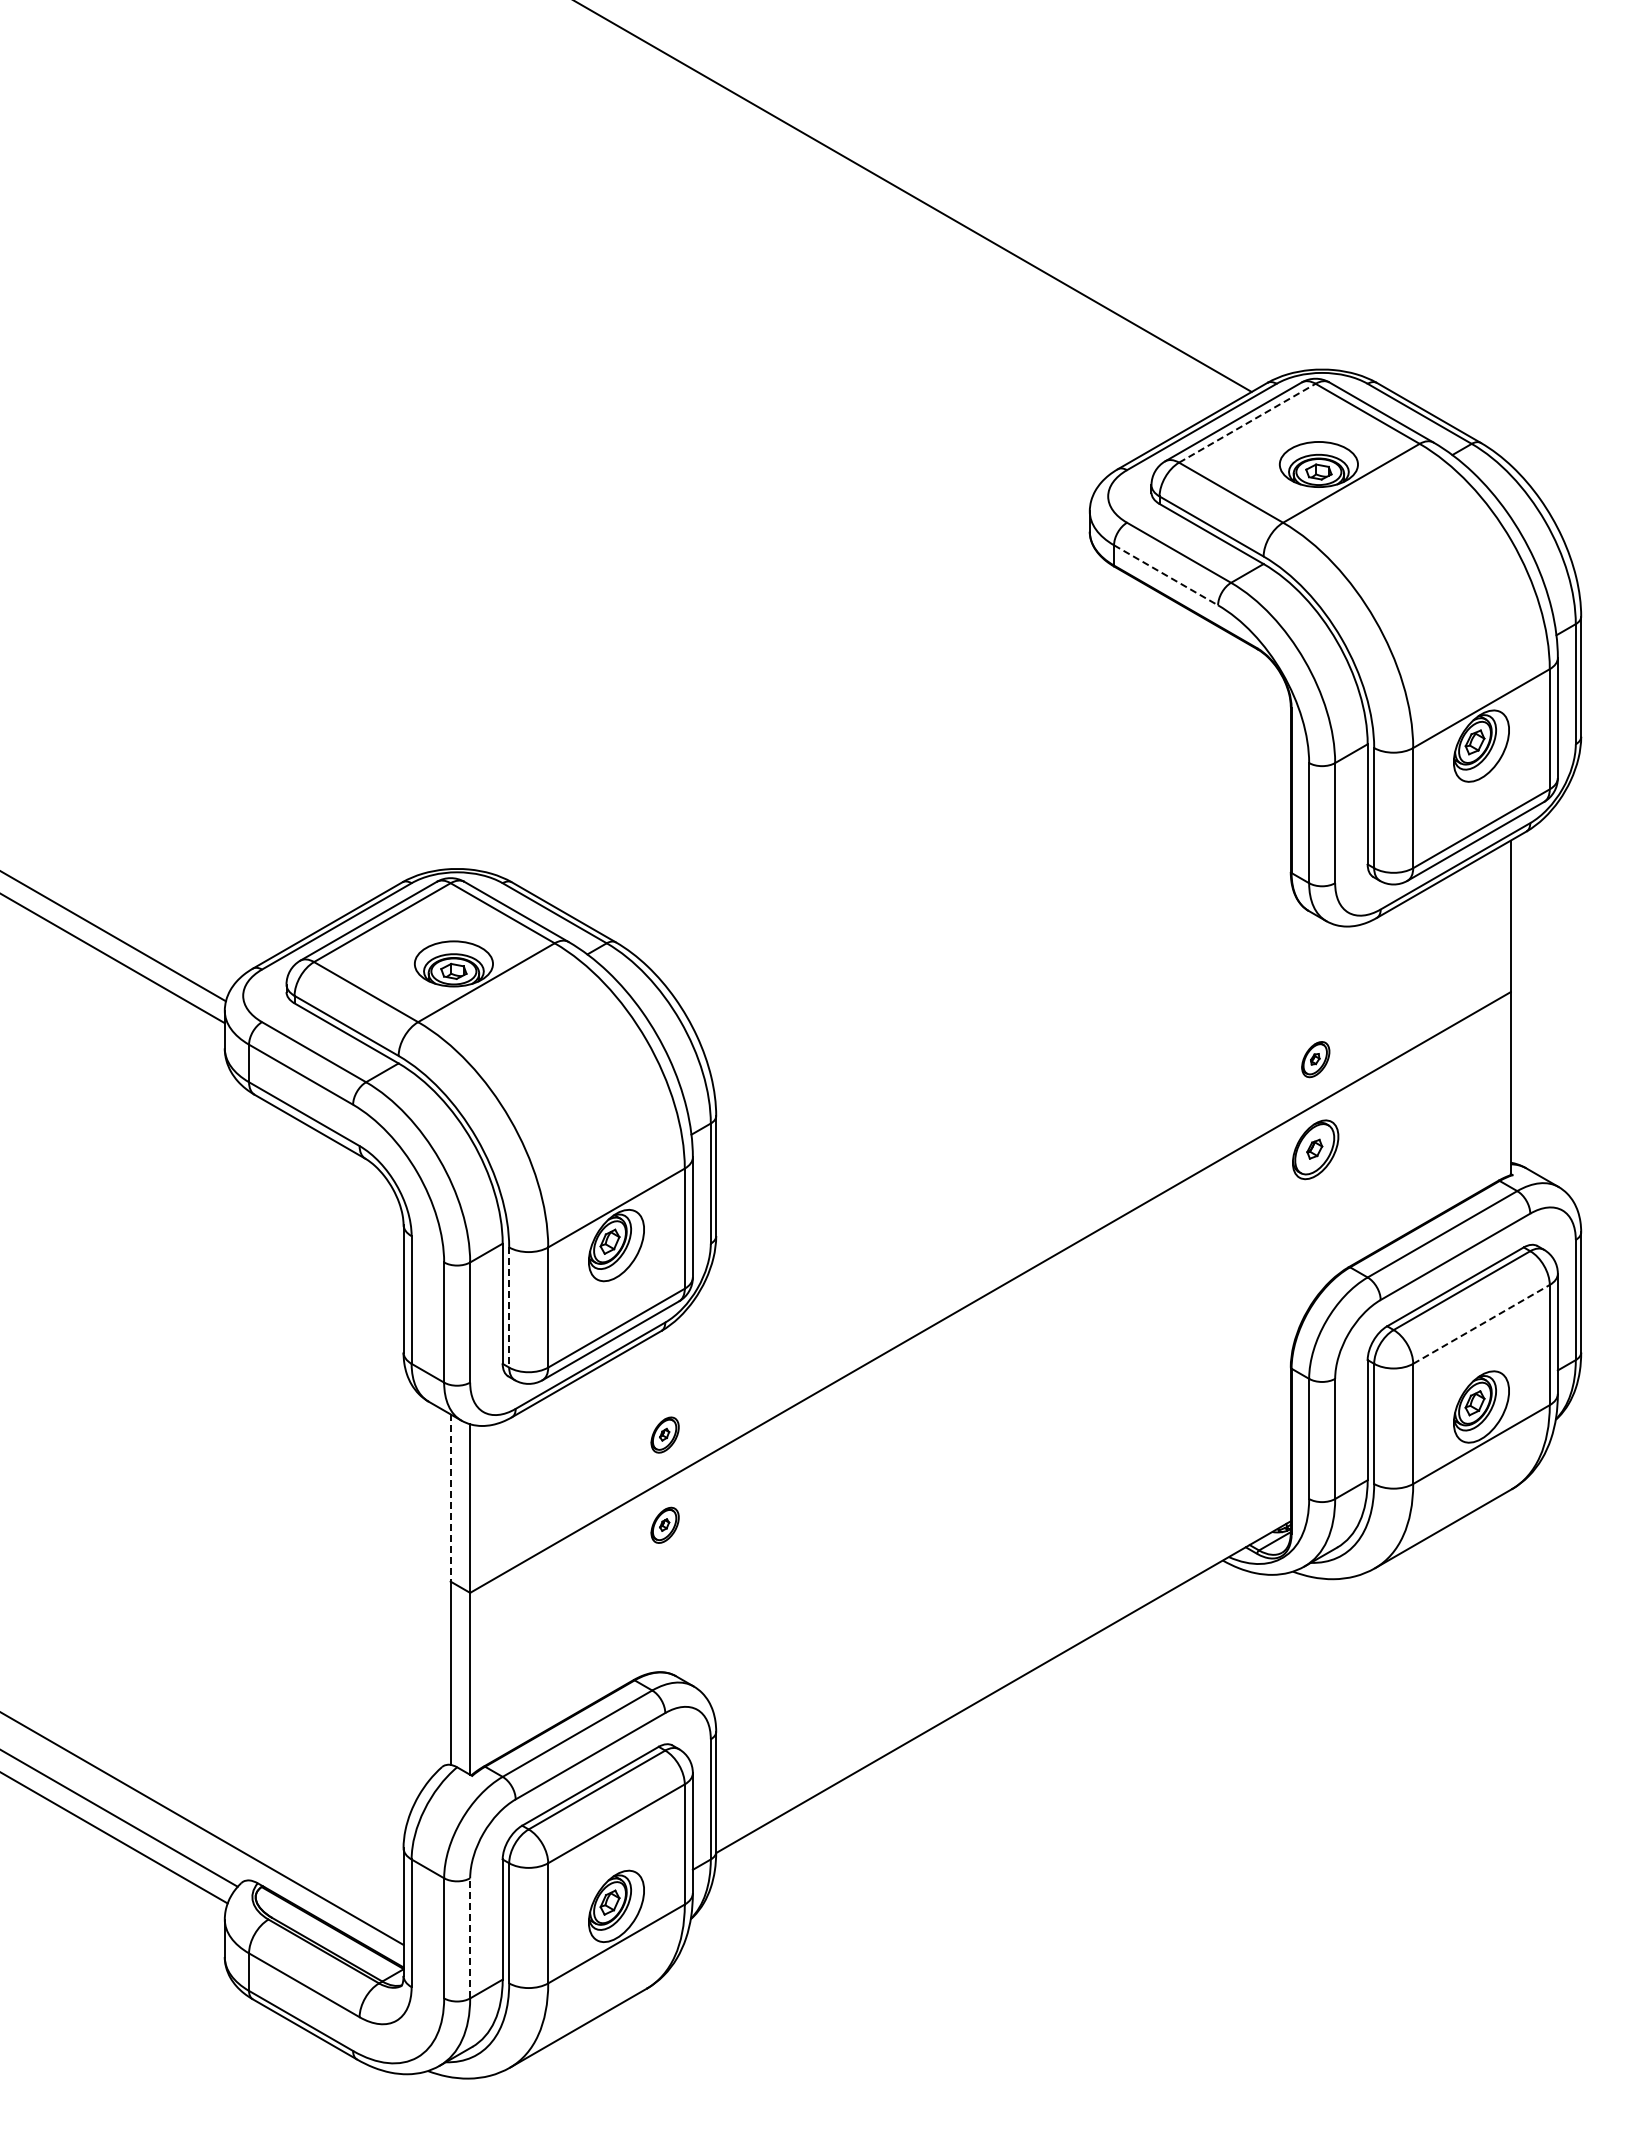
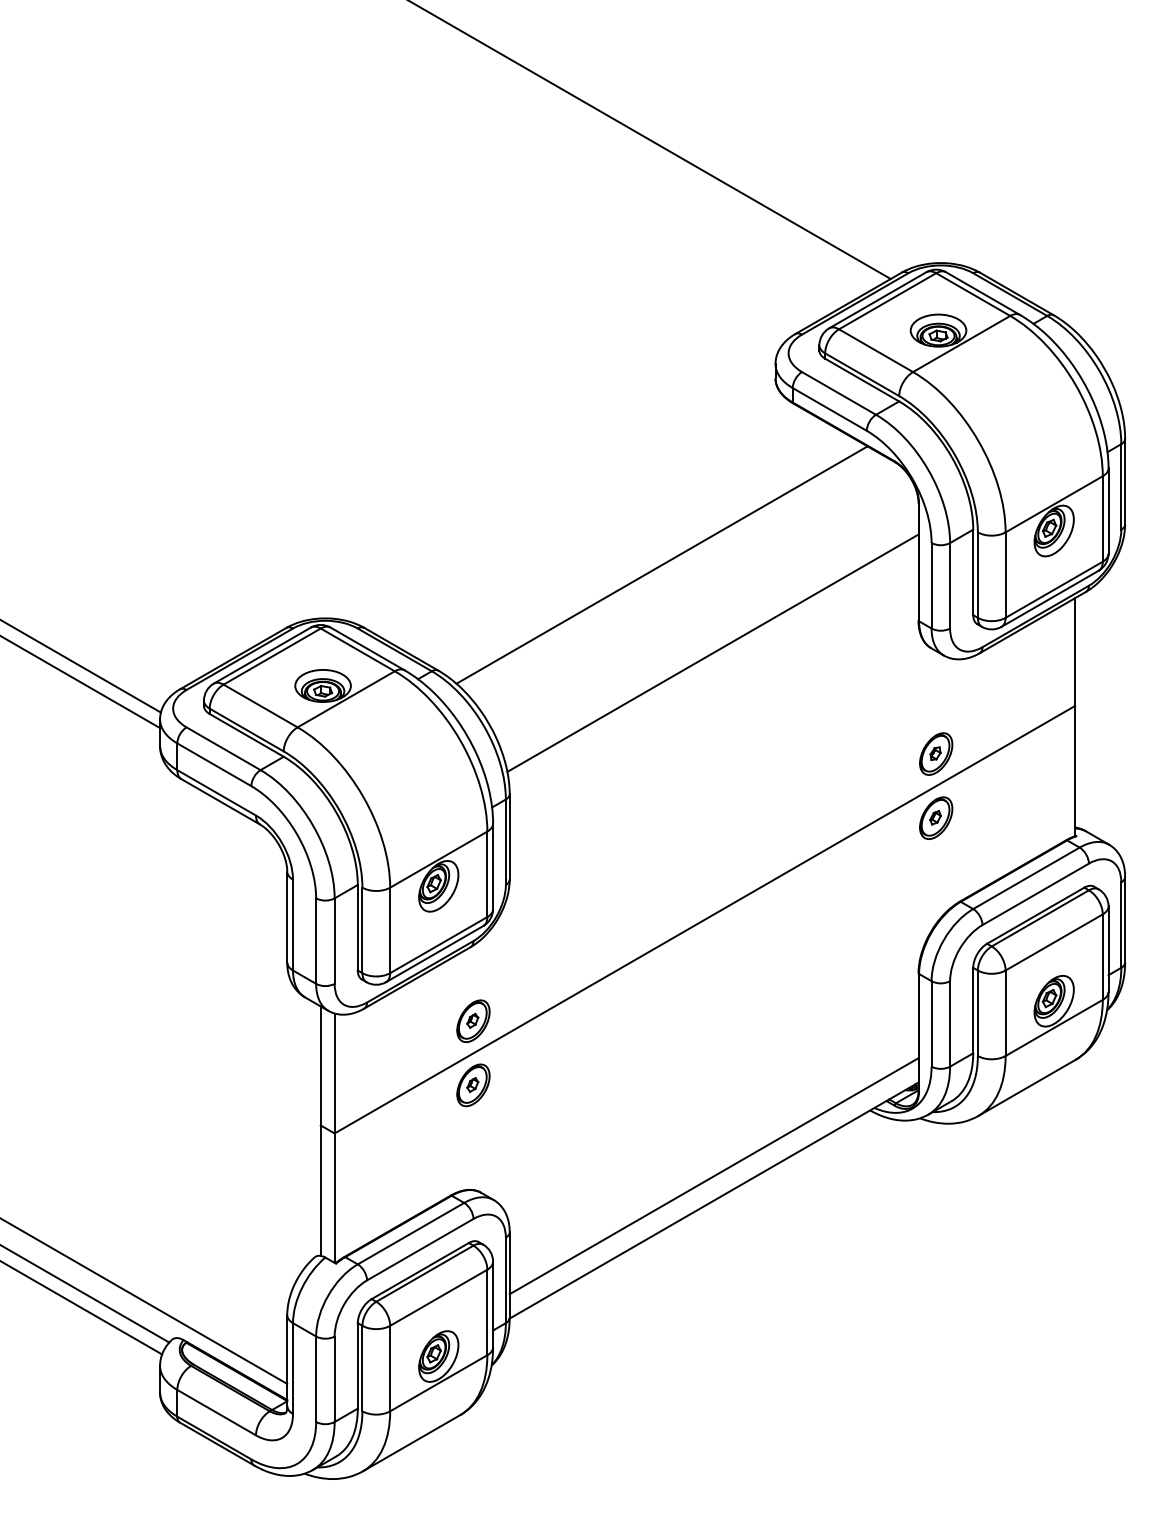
line: (1247, 423) -> (887, 301), dashed -> solid
line: (1166, 575) -> (830, 409), dashed -> solid
line: (930, 793) -> (662, 564), added
line: (1001, 917) -> (712, 652), added
part: (1315, 1059) -> (936, 753), size x1.67
line: (509, 1308) -> (362, 931), dashed -> solid
line: (1481, 1324) -> (1054, 942), dashed -> solid
part: (664, 1434) -> (472, 1020), size x1.67
line: (450, 1498) -> (320, 1066), dashed -> solid
part: (664, 1525) -> (472, 1085), size x1.67
line: (1003, 1652) -> (714, 1175), added
line: (470, 1937) -> (334, 1378), dashed -> solid

